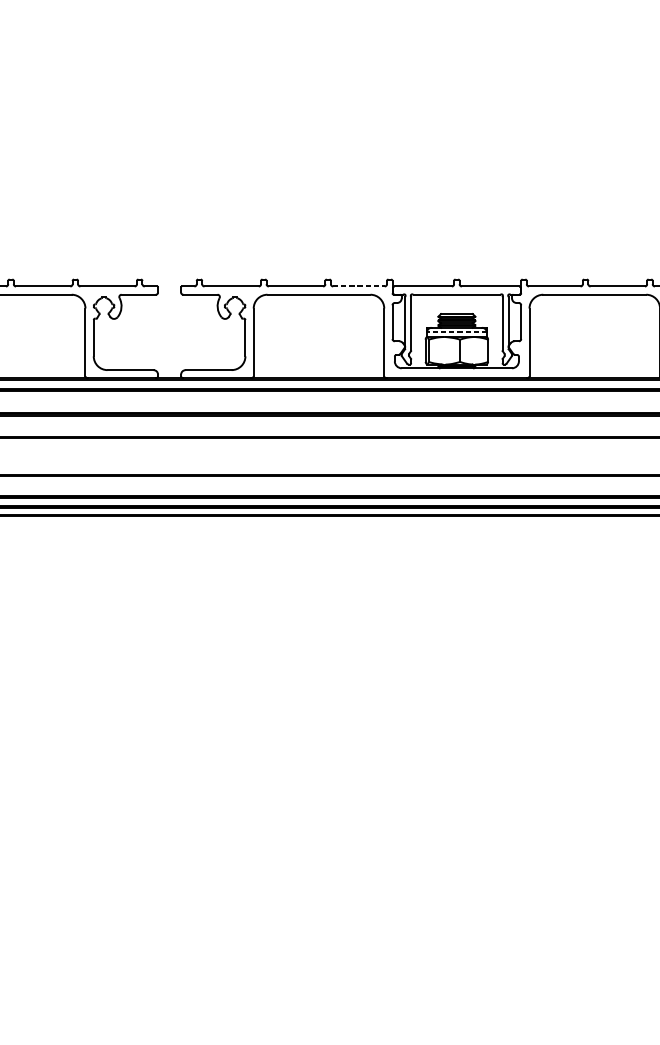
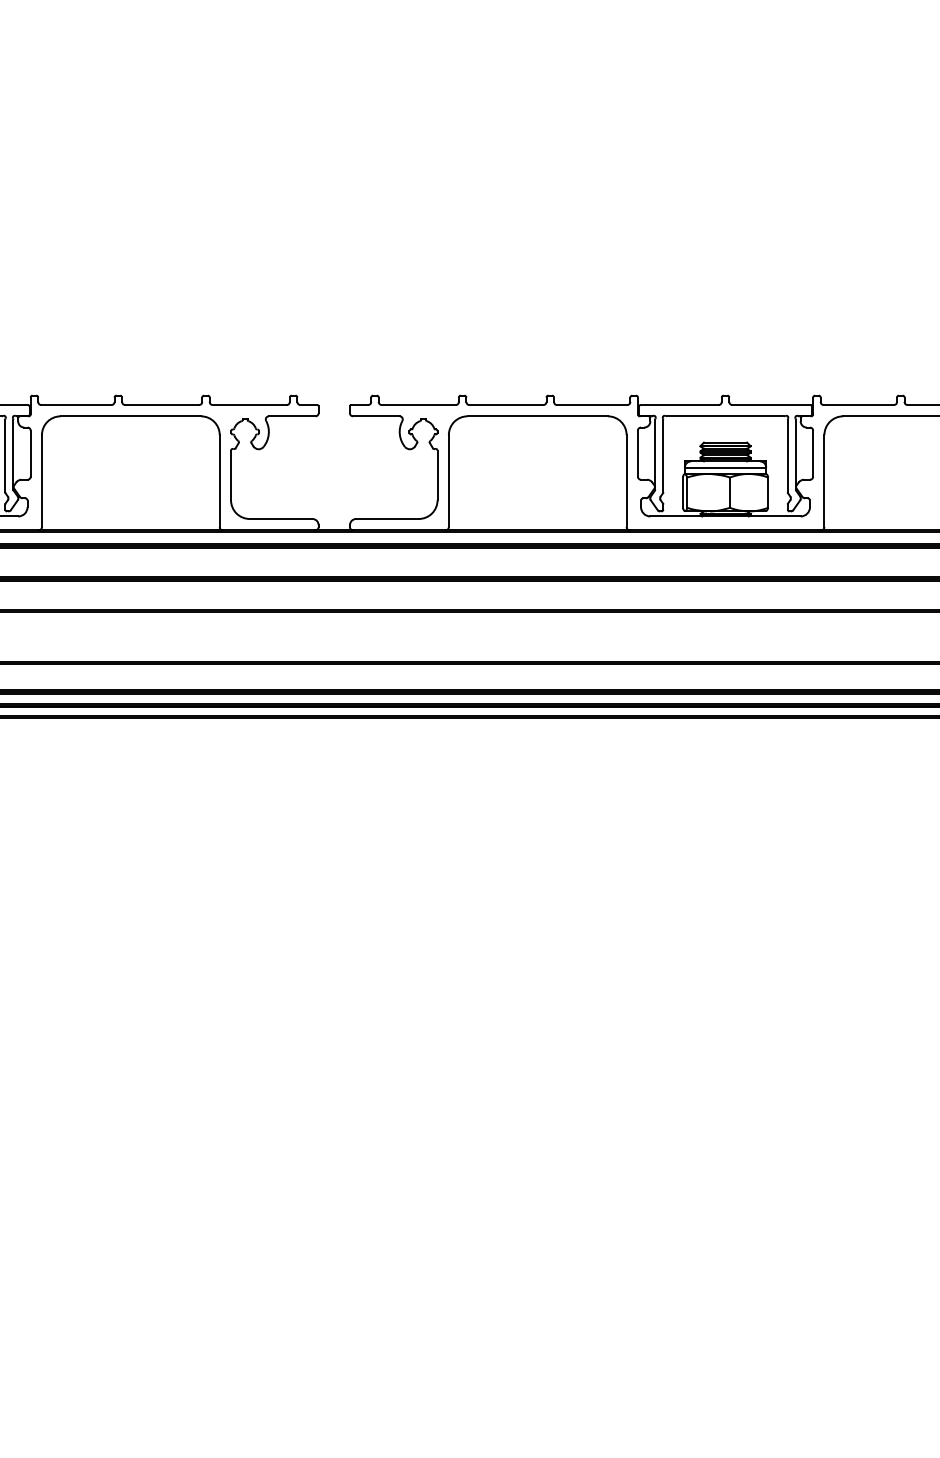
line: (359, 286) -> (592, 405), dashed -> solid
line: (456, 332) -> (725, 467), dashed -> solid

